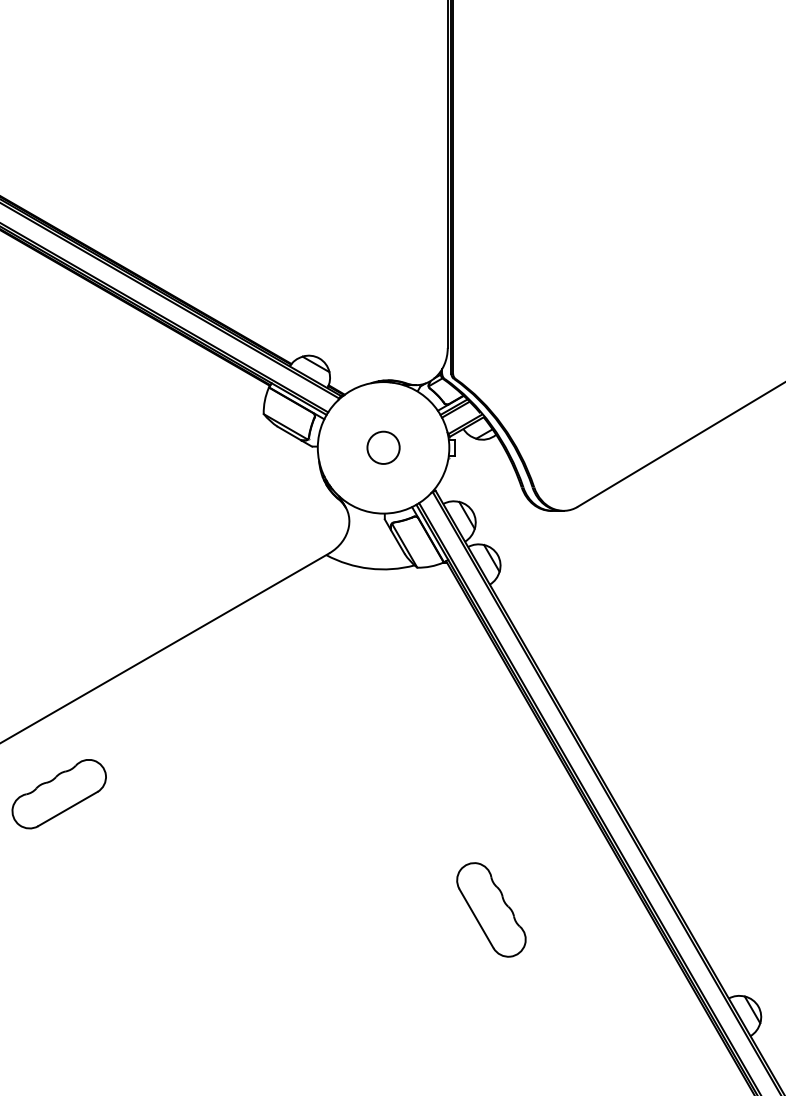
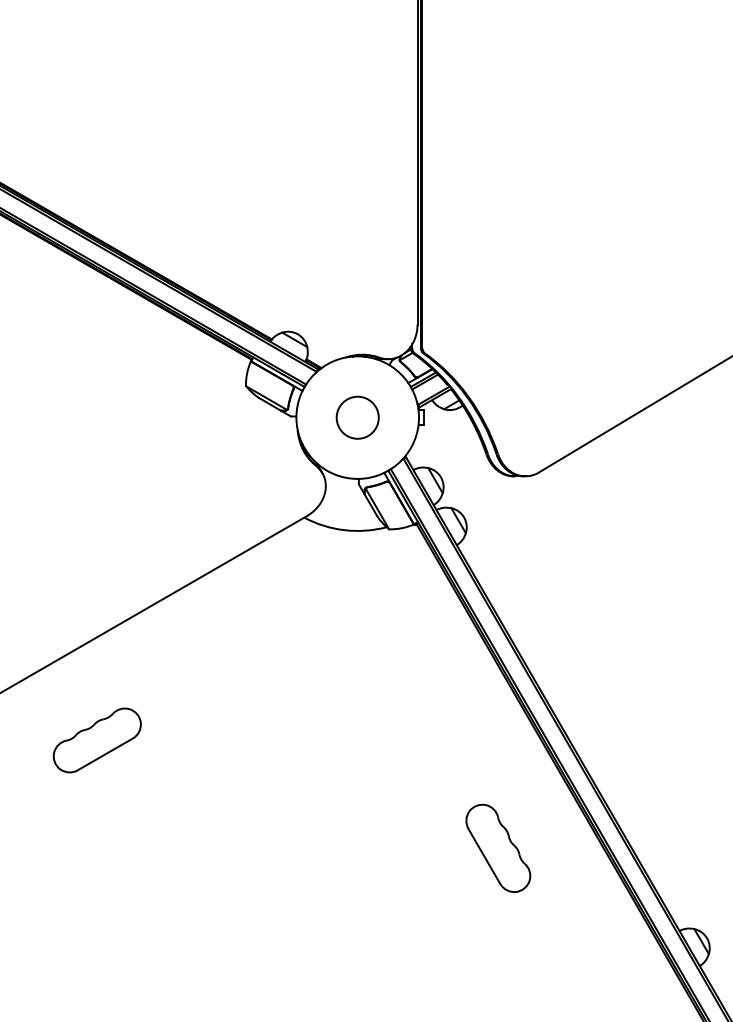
circle: (383, 447) -> (357, 417), size x1.4
part: (58, 794) -> (96, 740), moved
part: (491, 909) -> (498, 847), moved

